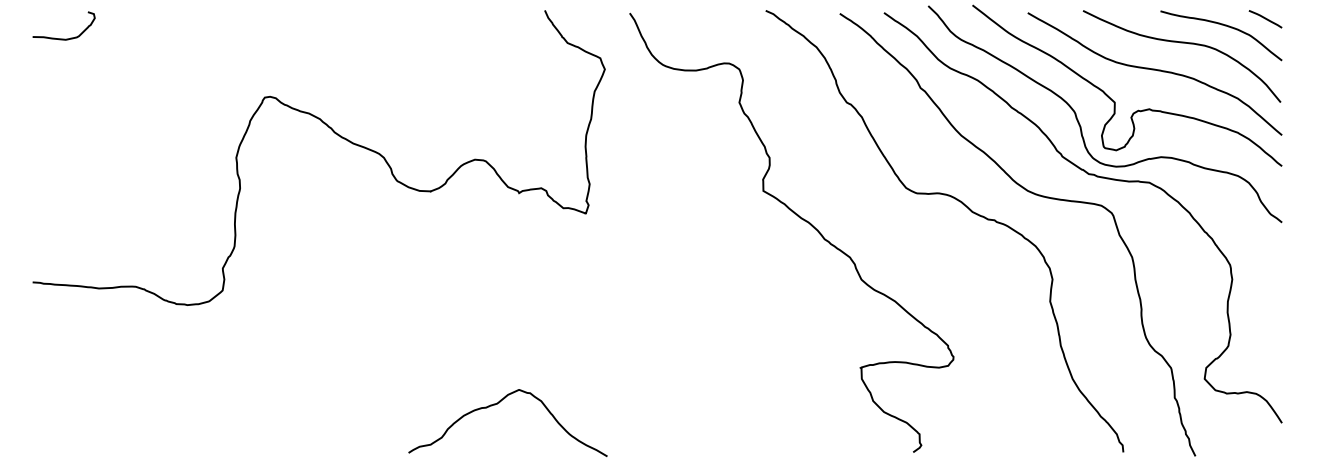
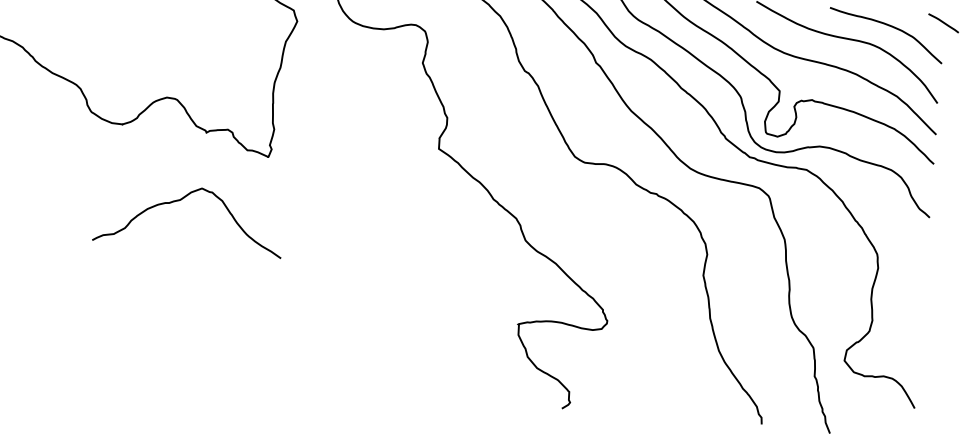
line: (1265, 19) -> (943, 23), moved
curve: (497, 404) -> (180, 200), moved

